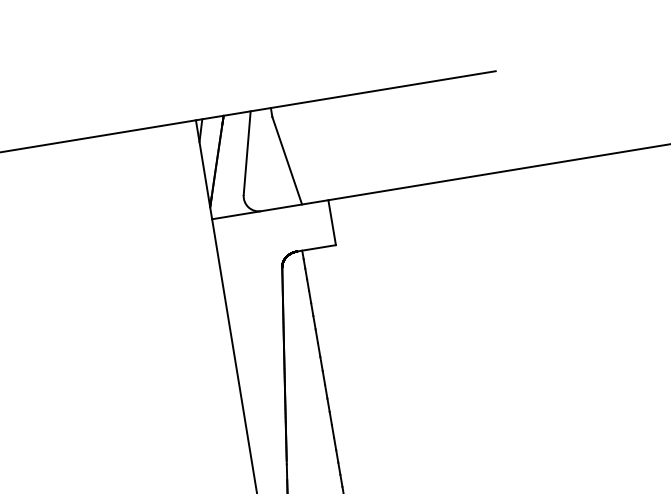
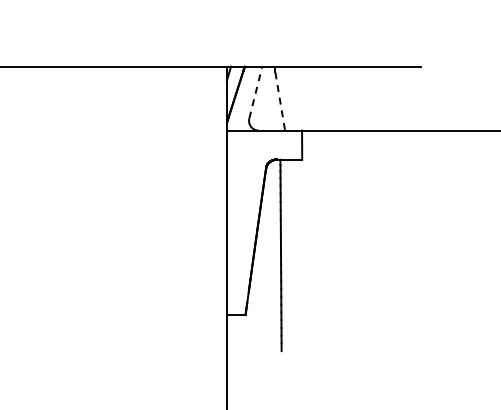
line: (246, 153) -> (255, 92), solid -> dashed
line: (287, 160) -> (280, 101), solid -> dashed

